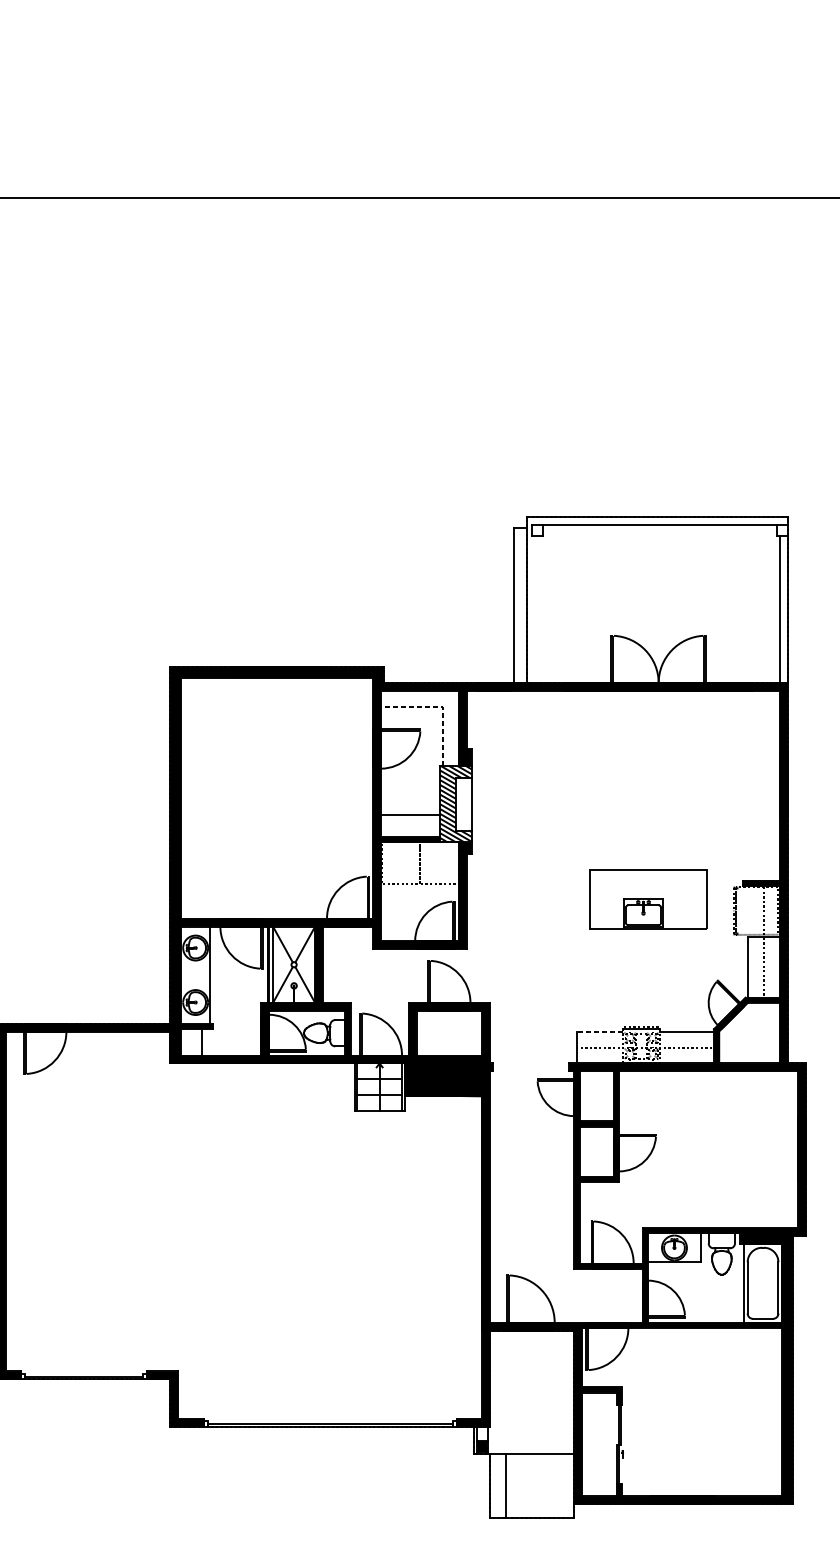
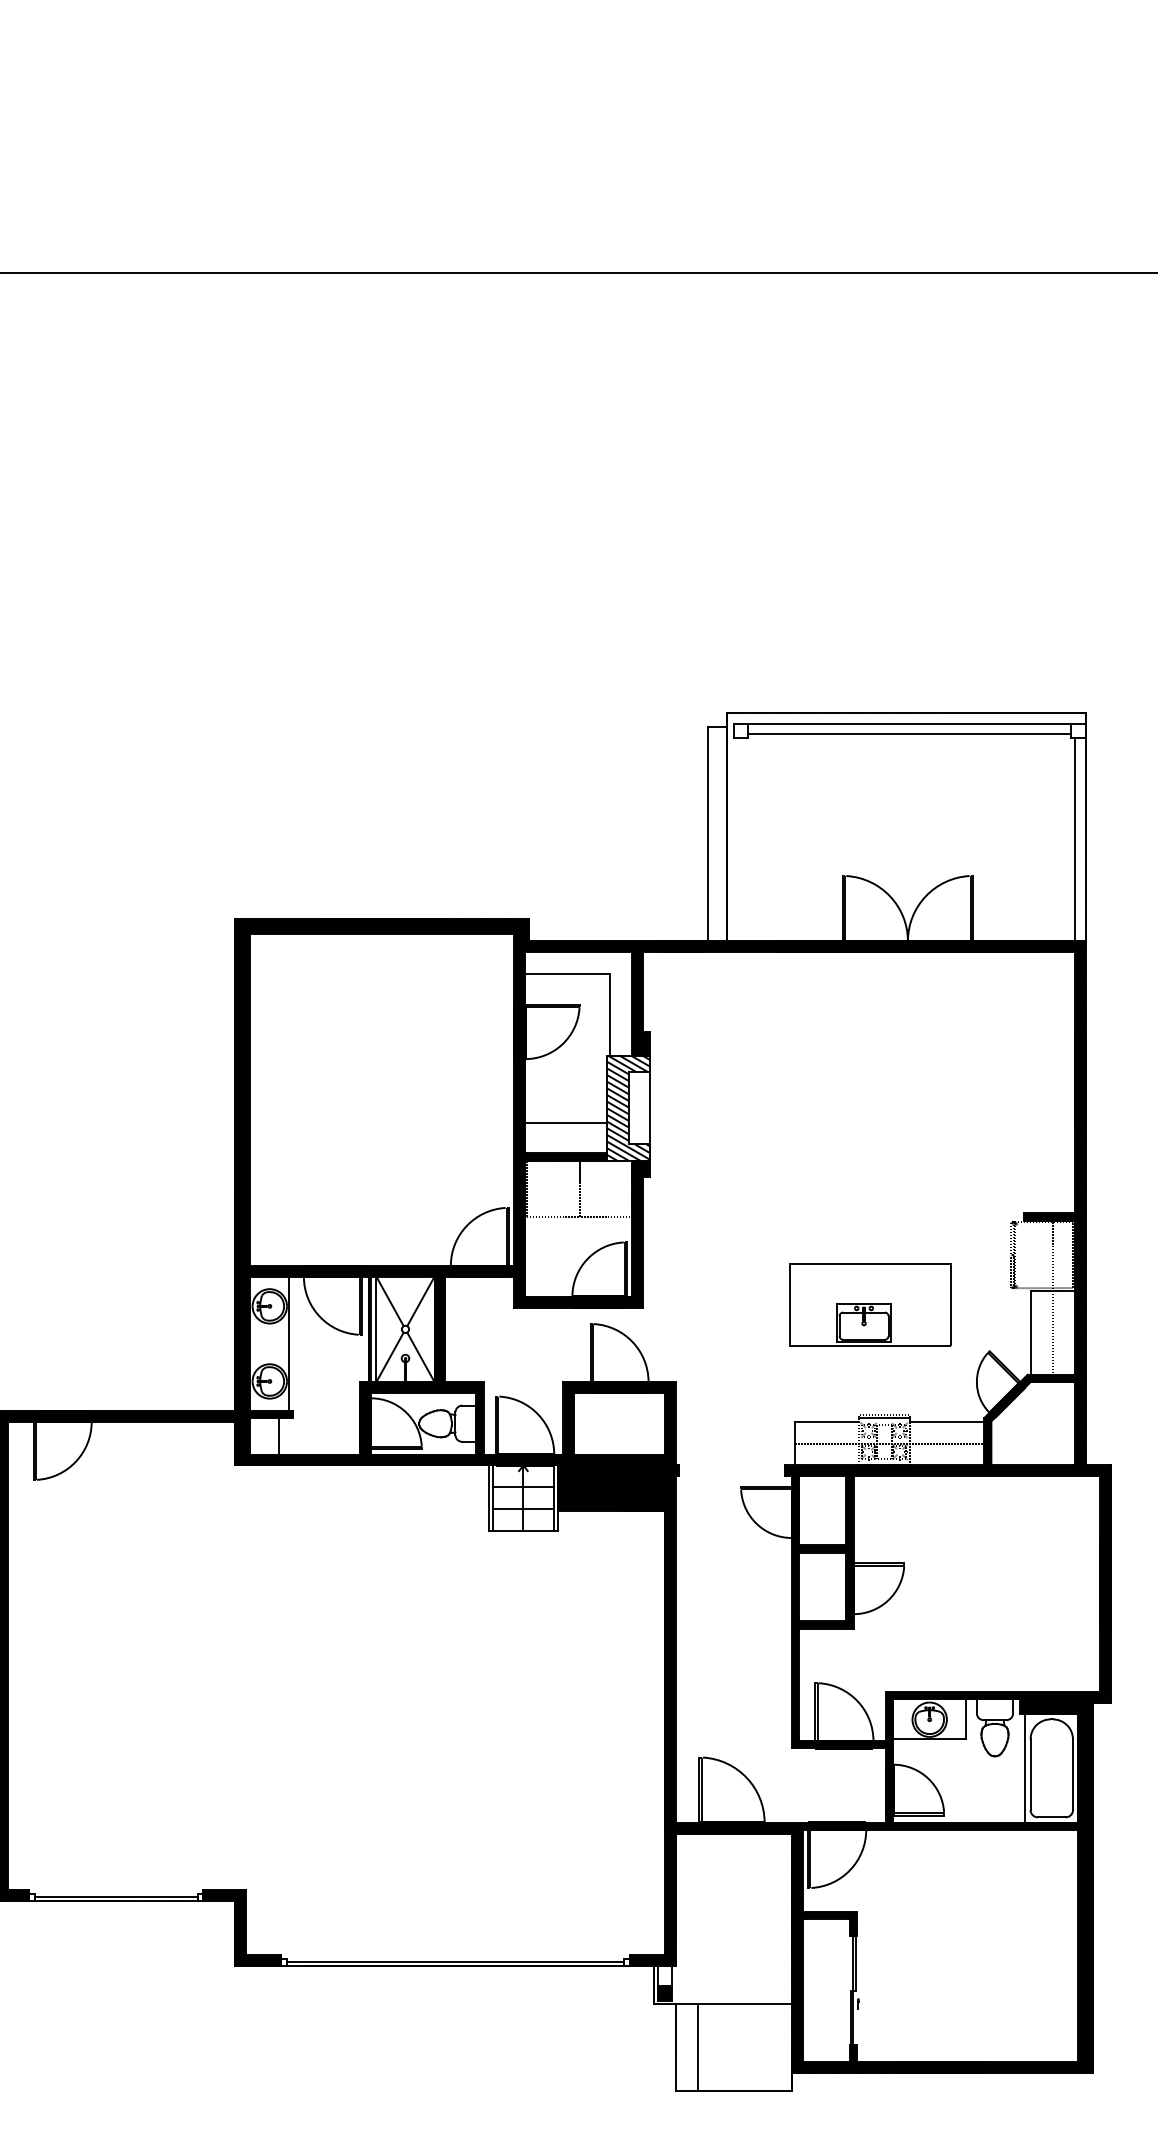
line: (659, 533) -> (909, 734), added
line: (441, 706) -> (608, 973), dashed -> solid
part: (648, 899) -> (870, 1304), moved
line: (600, 1031) -> (827, 1421), dashed -> solid

